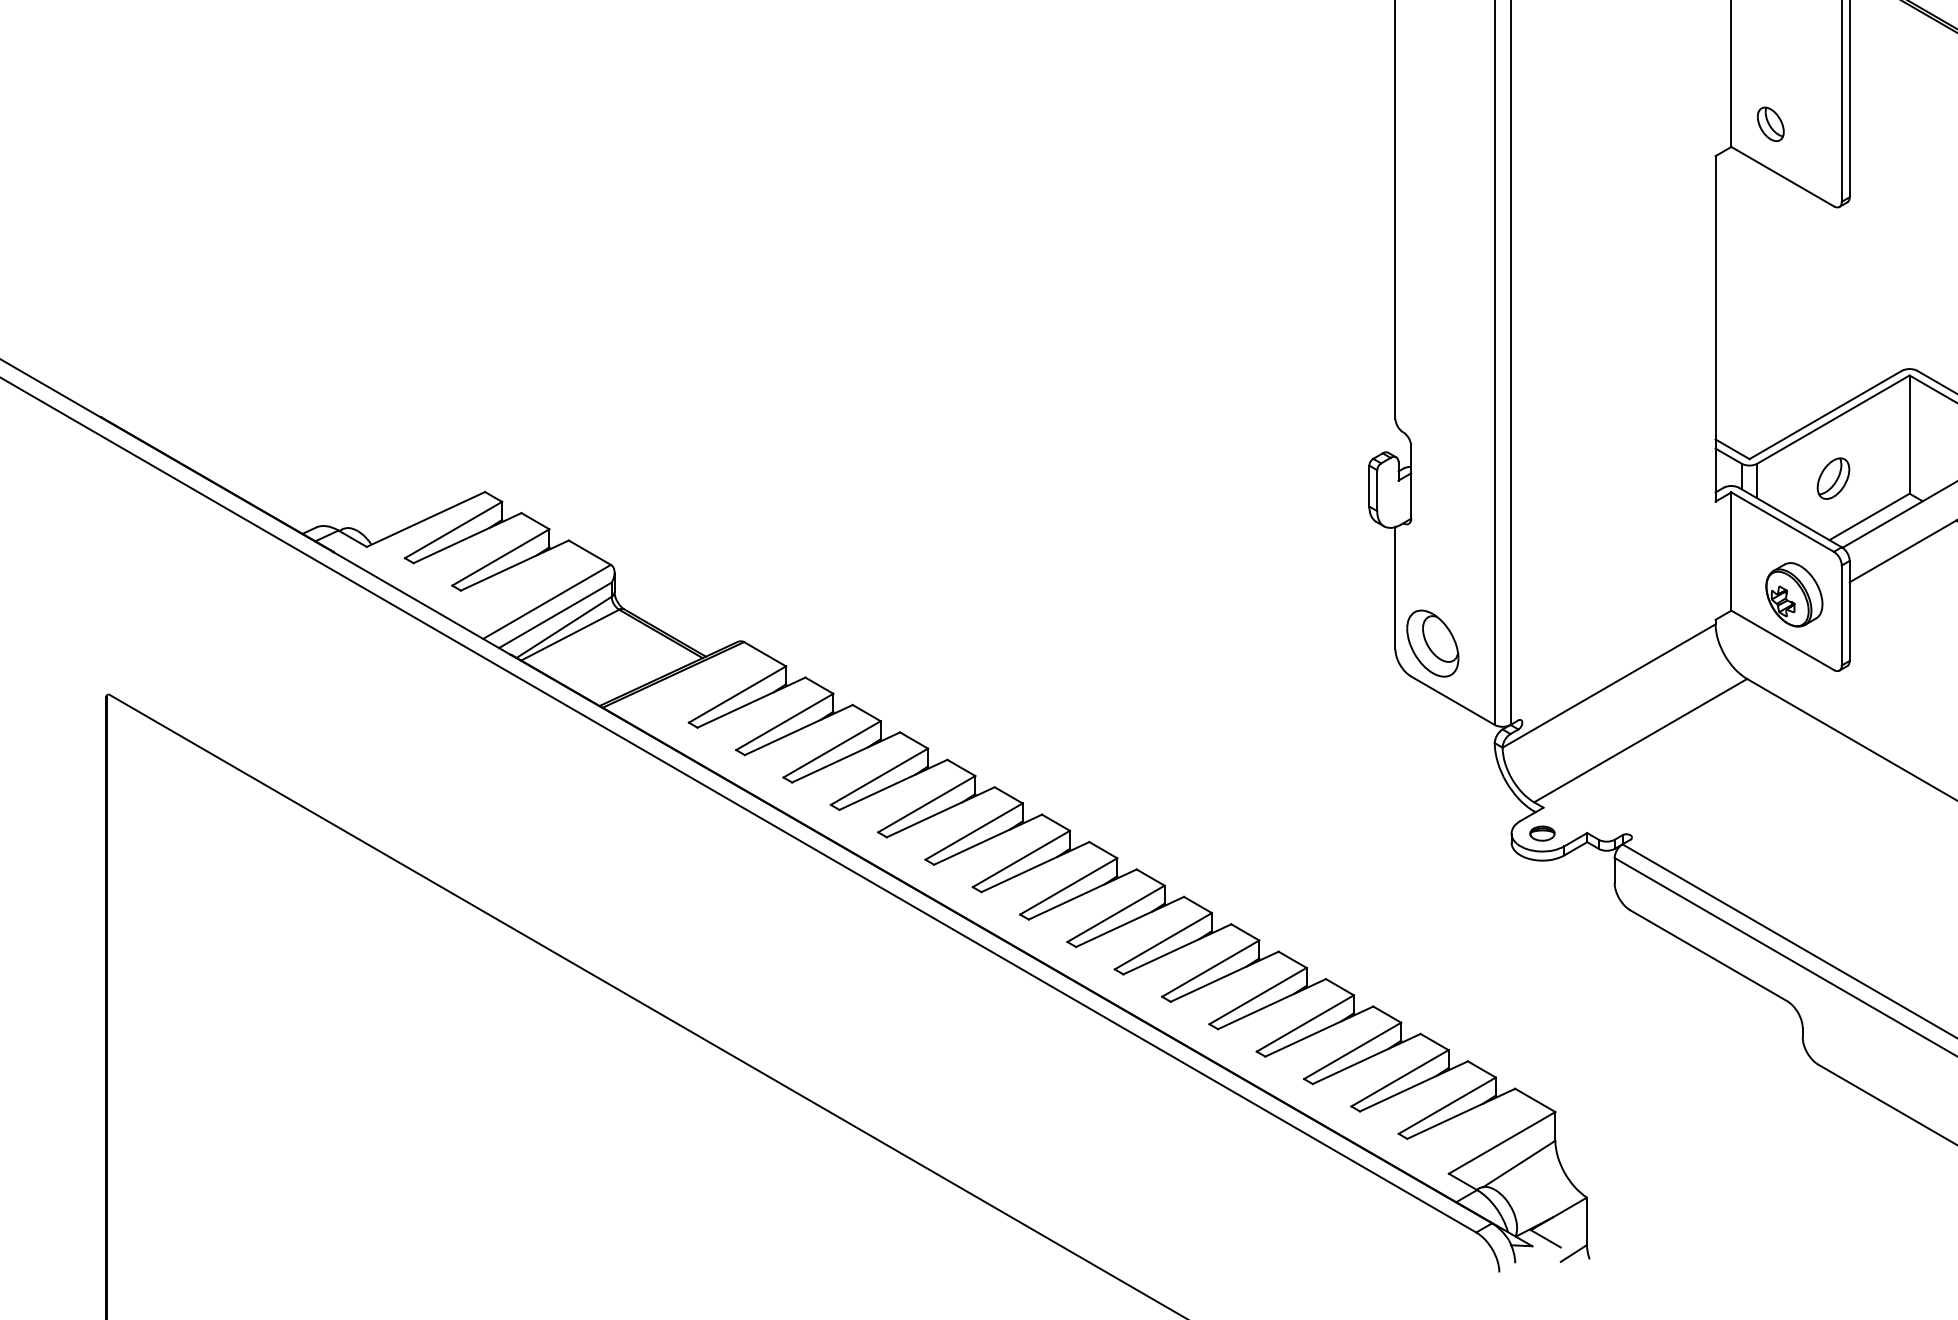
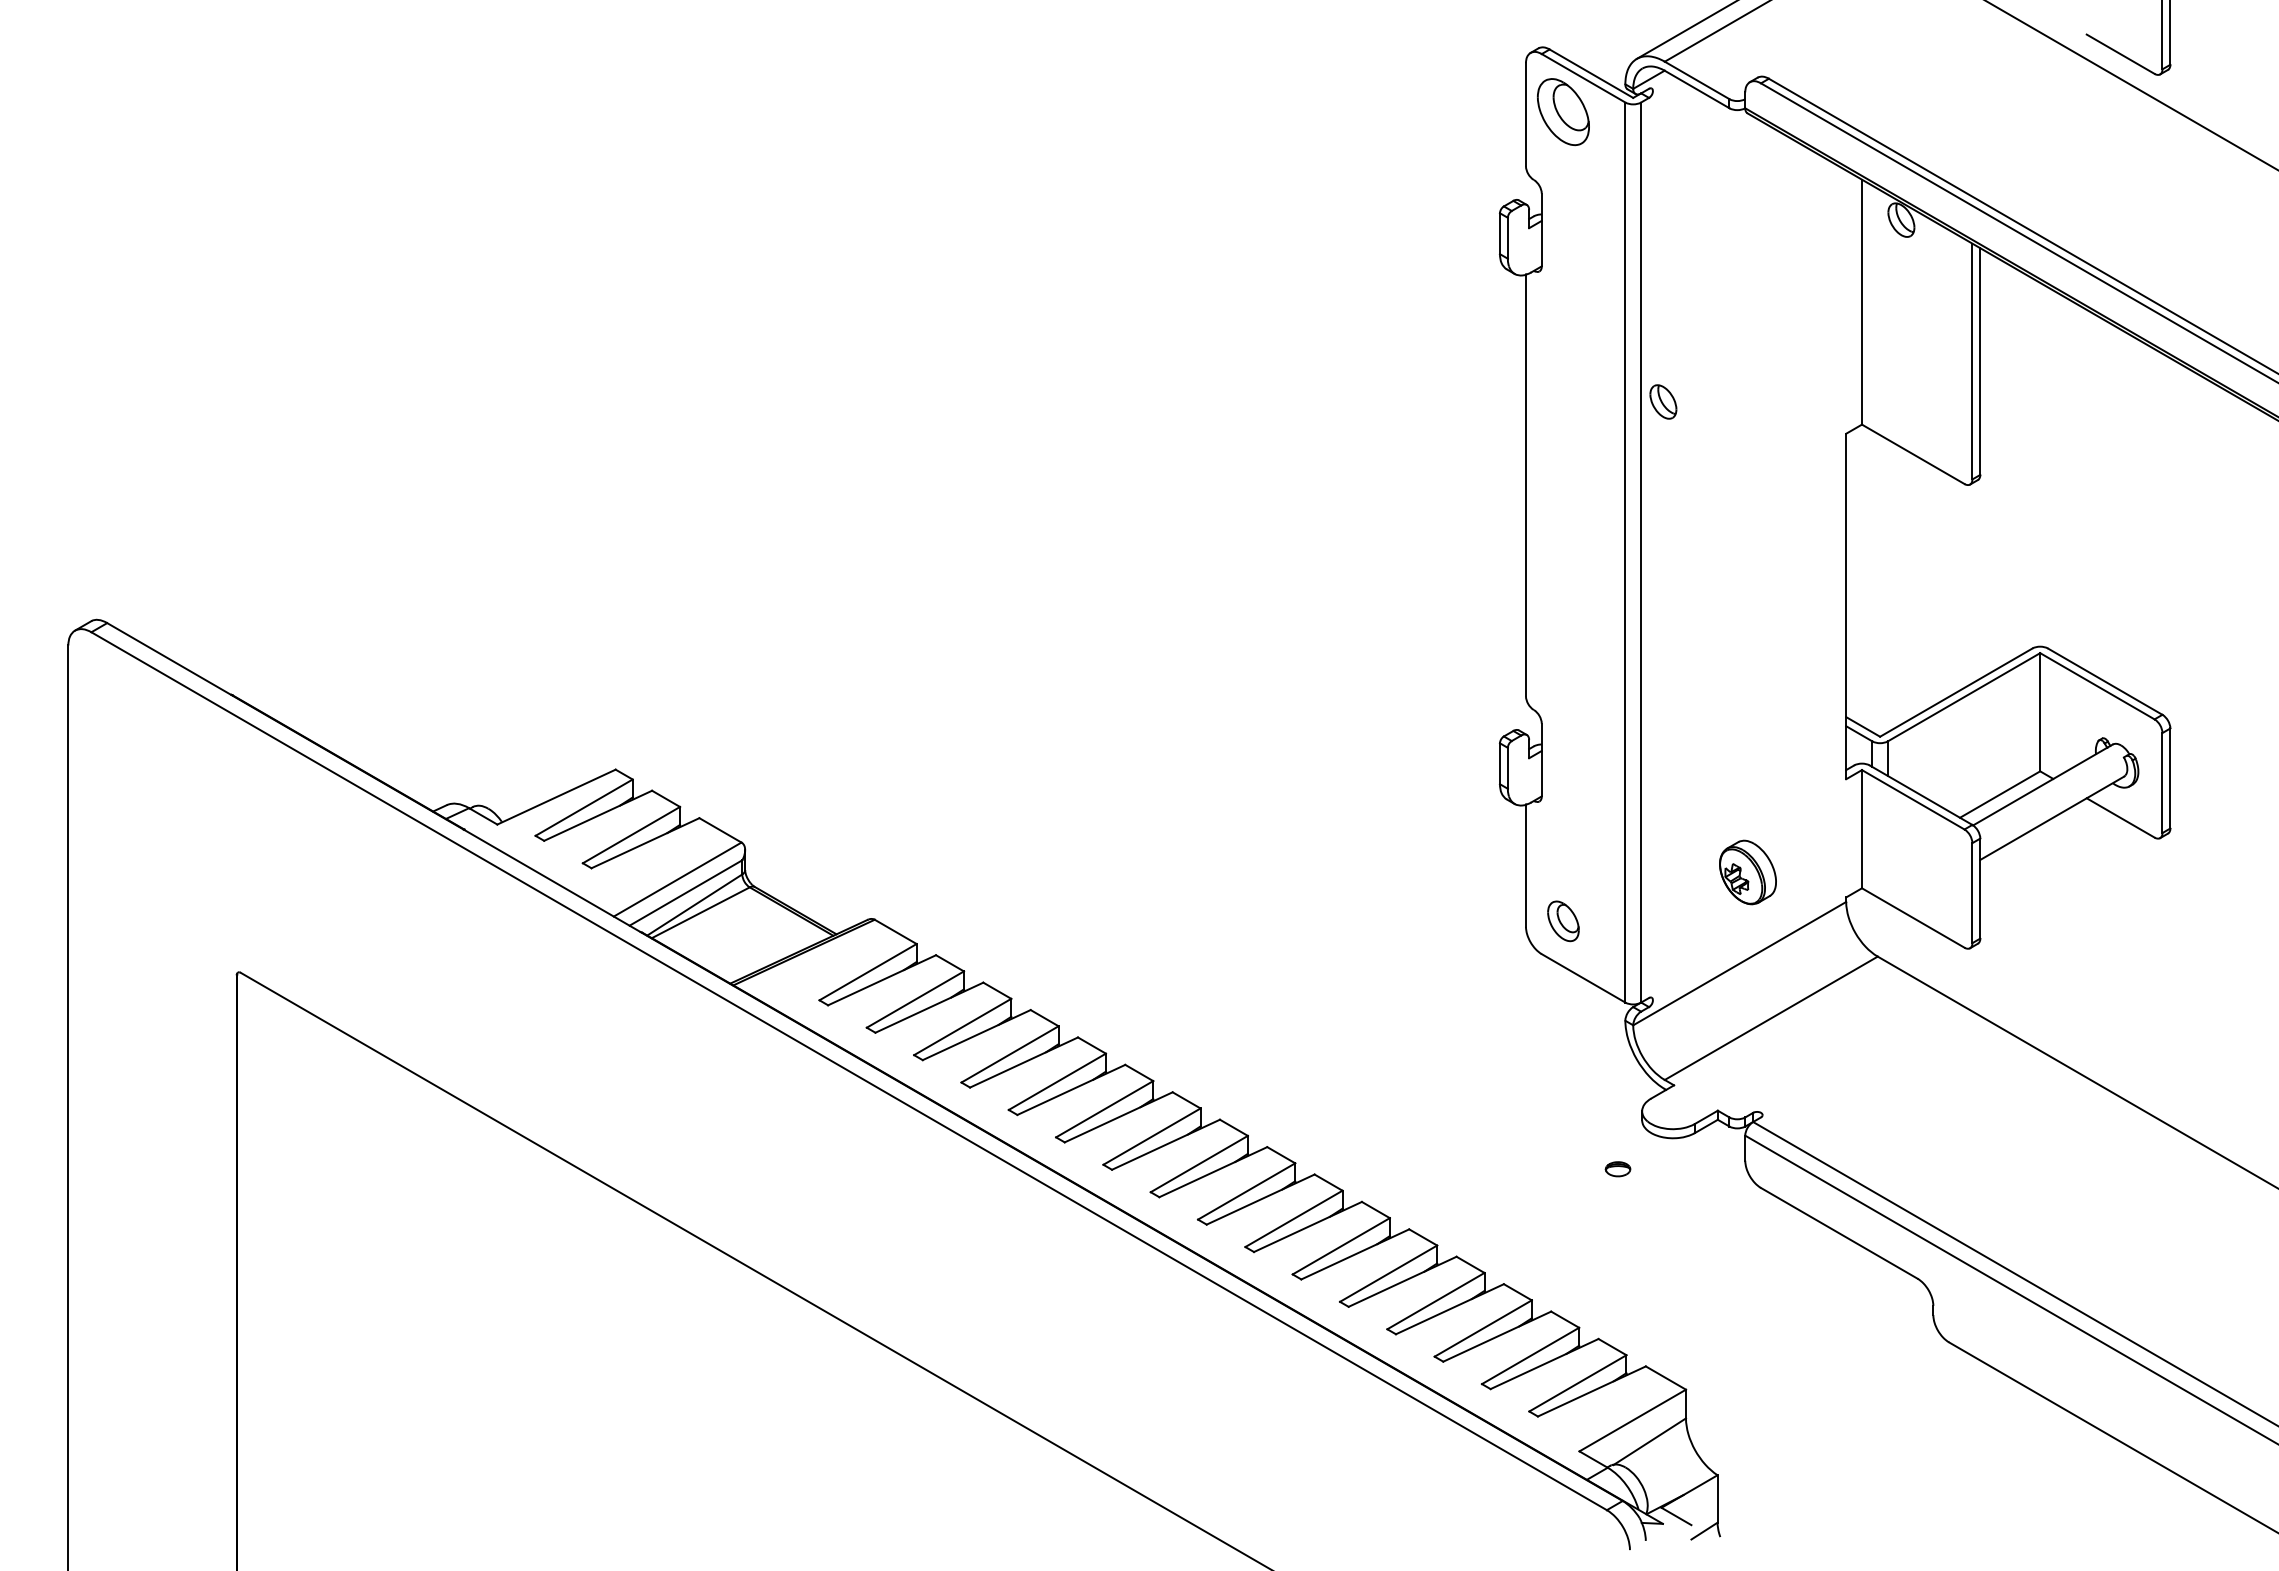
part: (1770, 123) -> (1663, 401), moved
part: (1832, 478) -> (1963, 756), removed
part: (1793, 594) -> (1747, 872), moved
part: (1432, 643) -> (1563, 921), size x0.6
part: (1541, 833) -> (1617, 1169), moved

